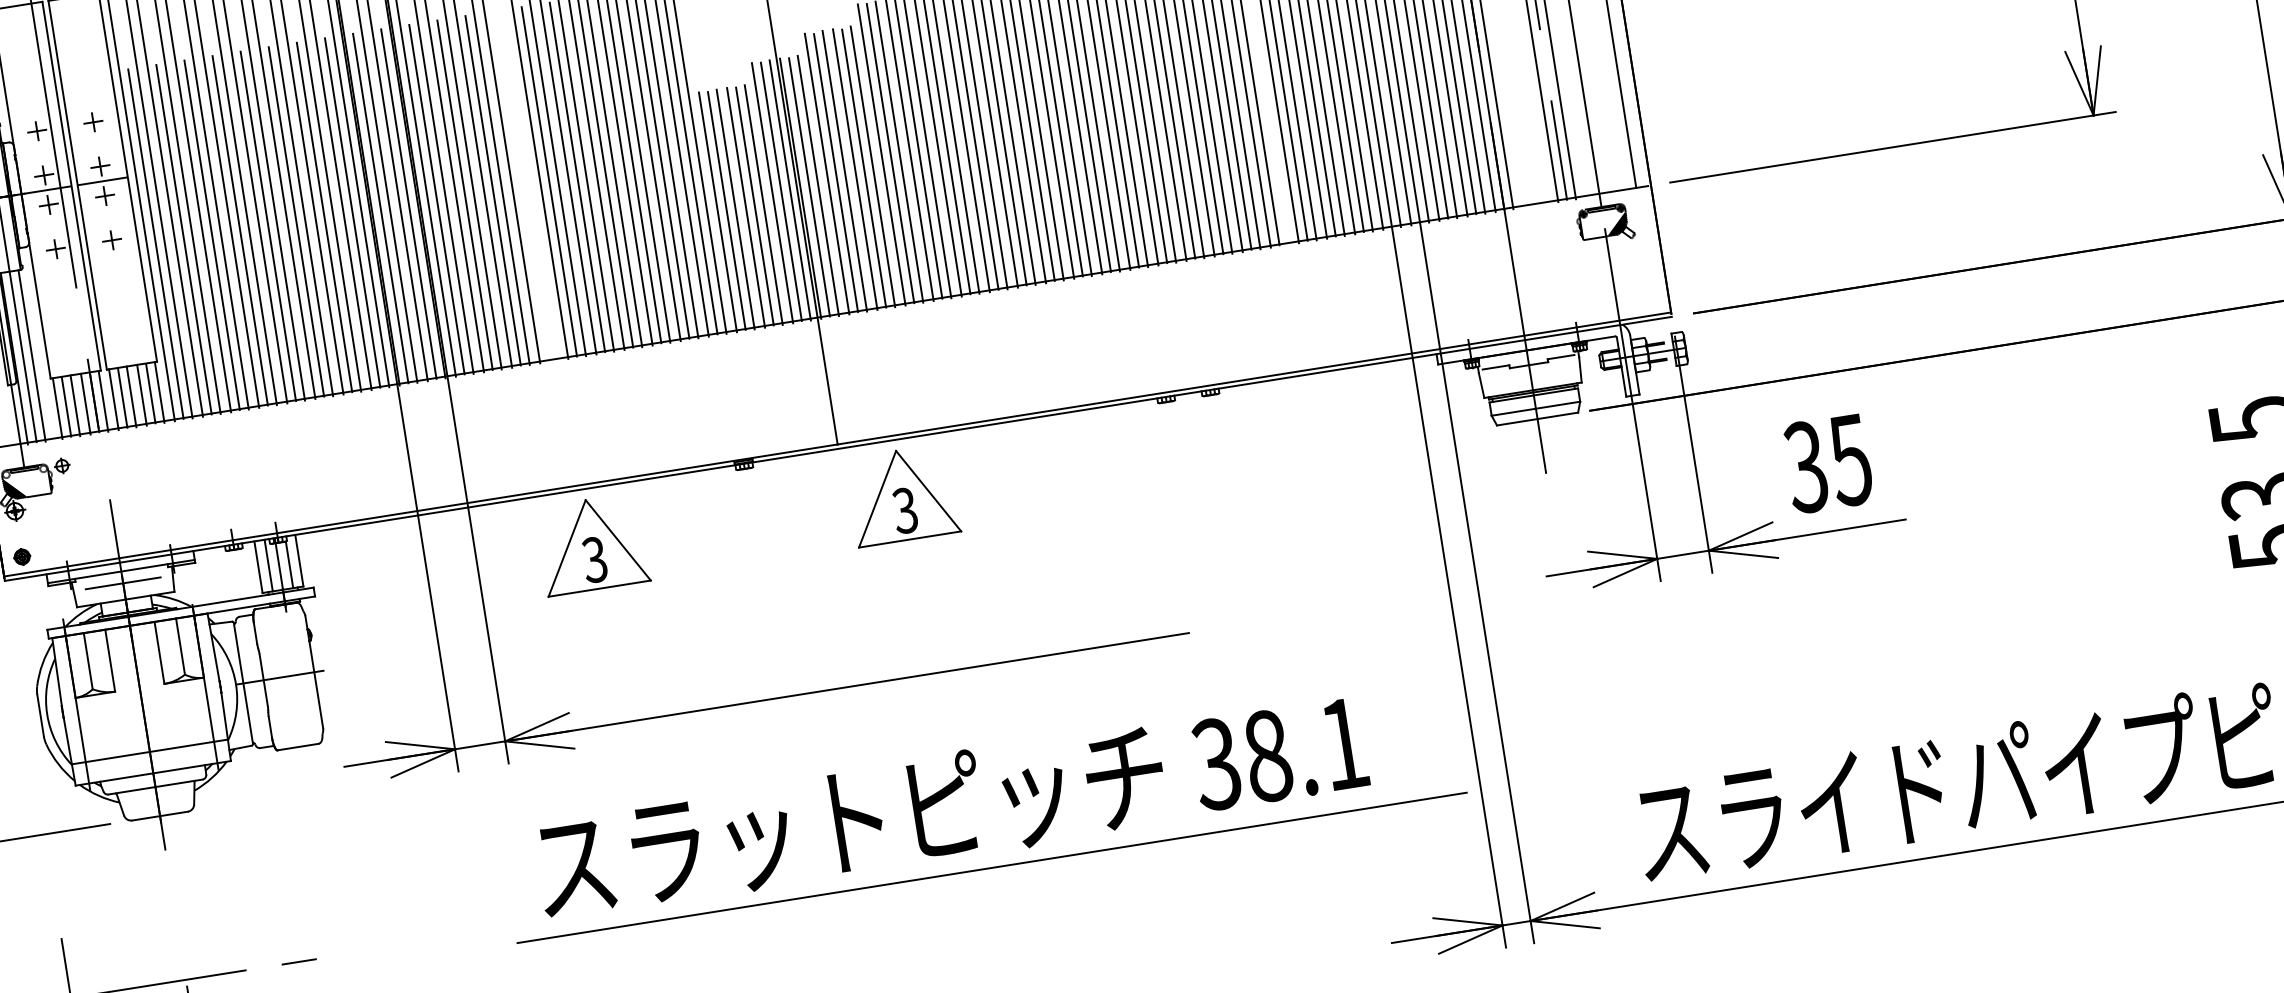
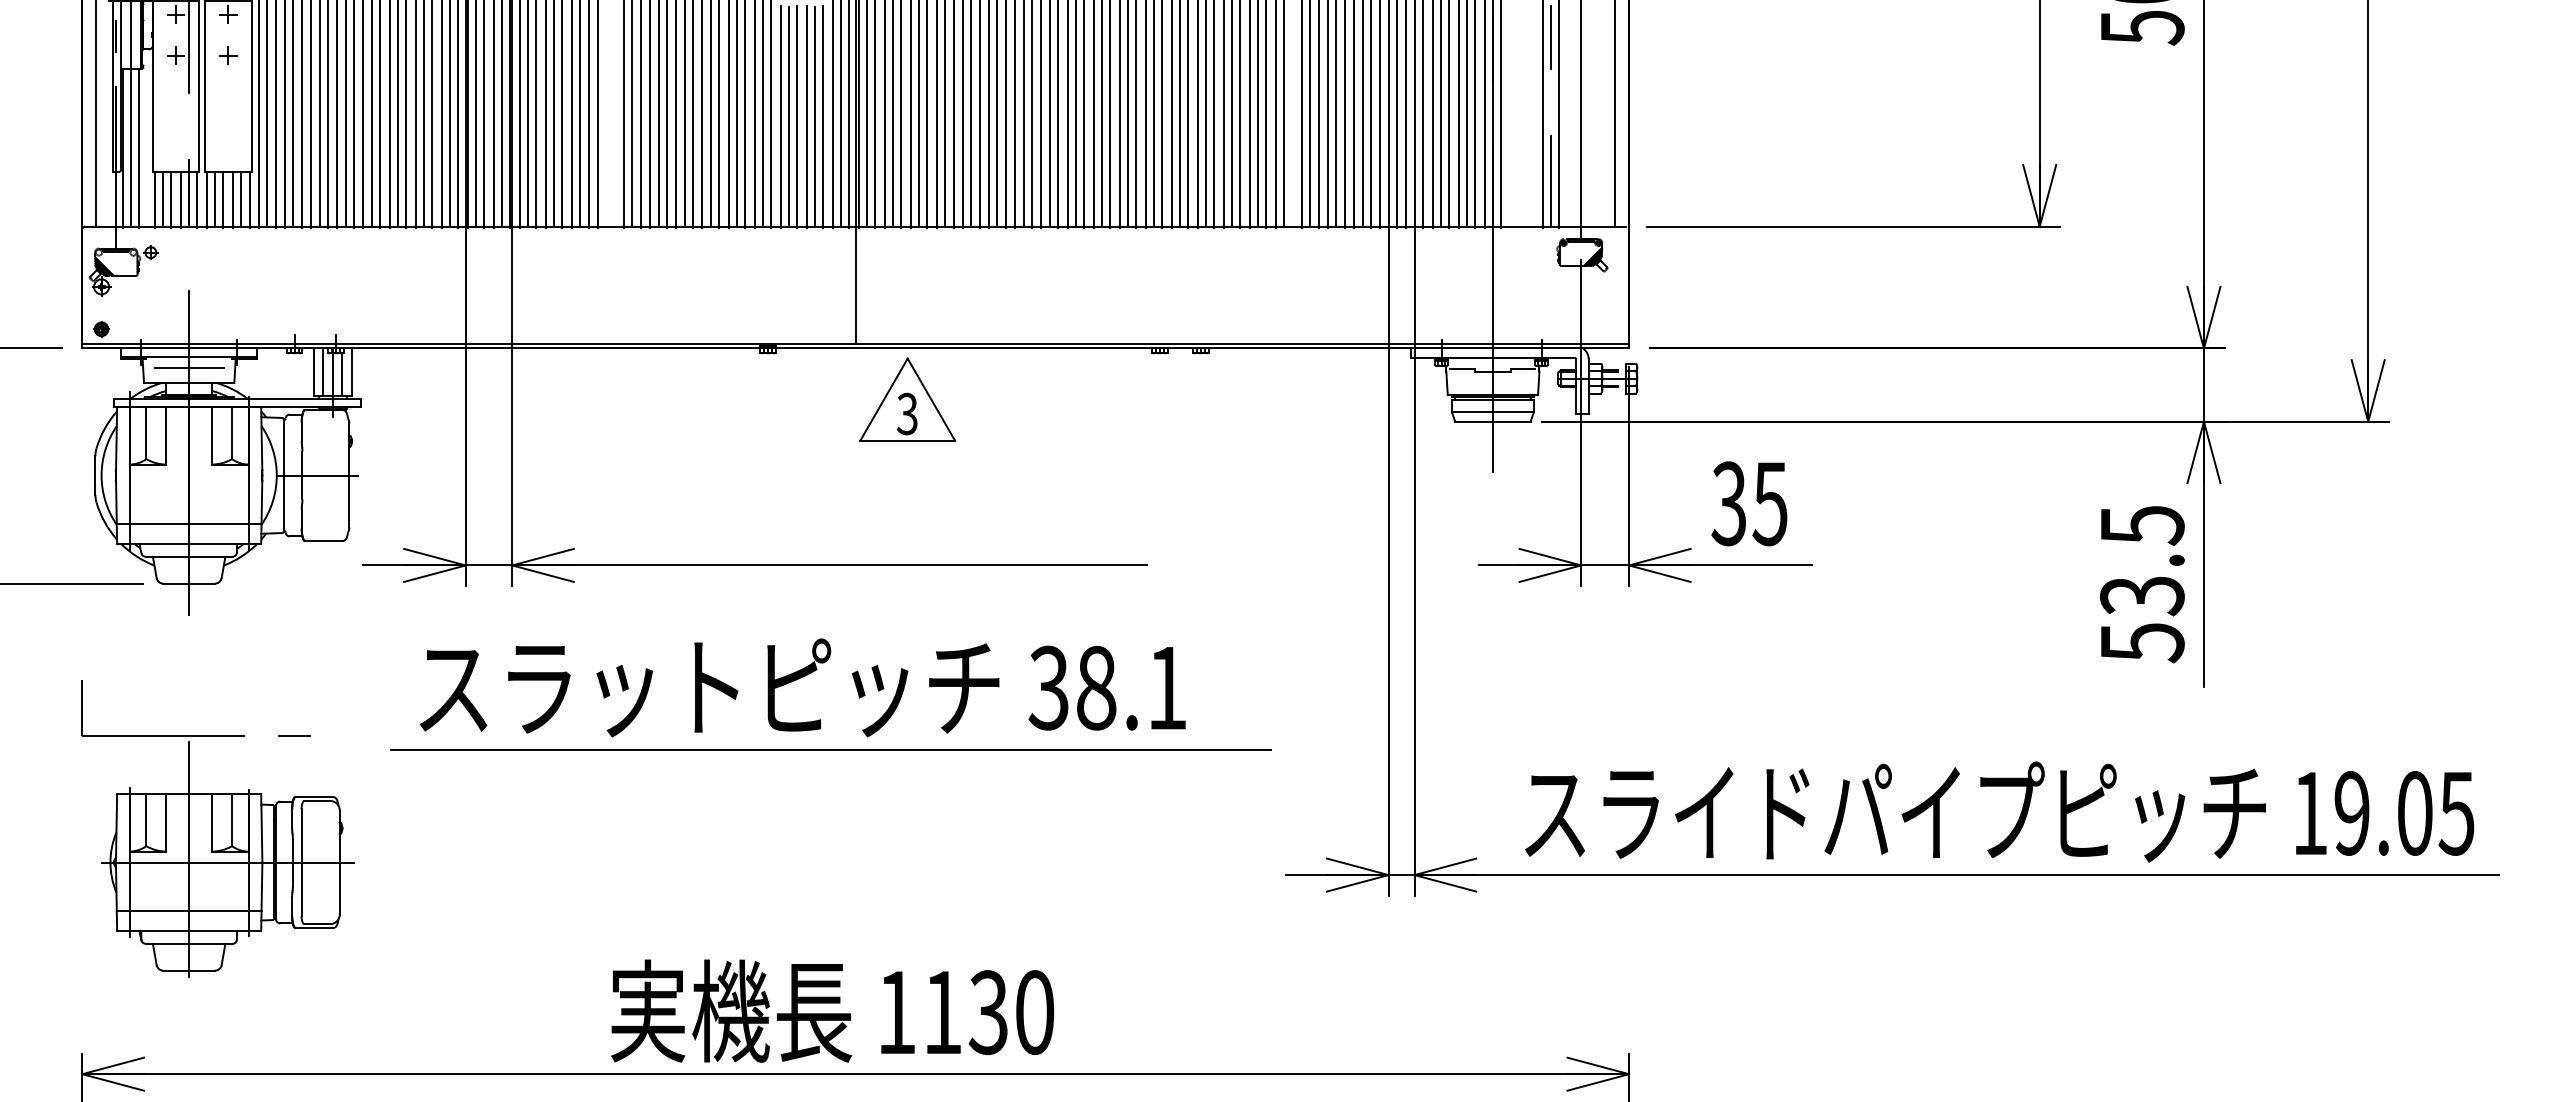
part: (592, 544) -> (619, 399), removed
part: (1007, 795) -> (855, 686), moved

